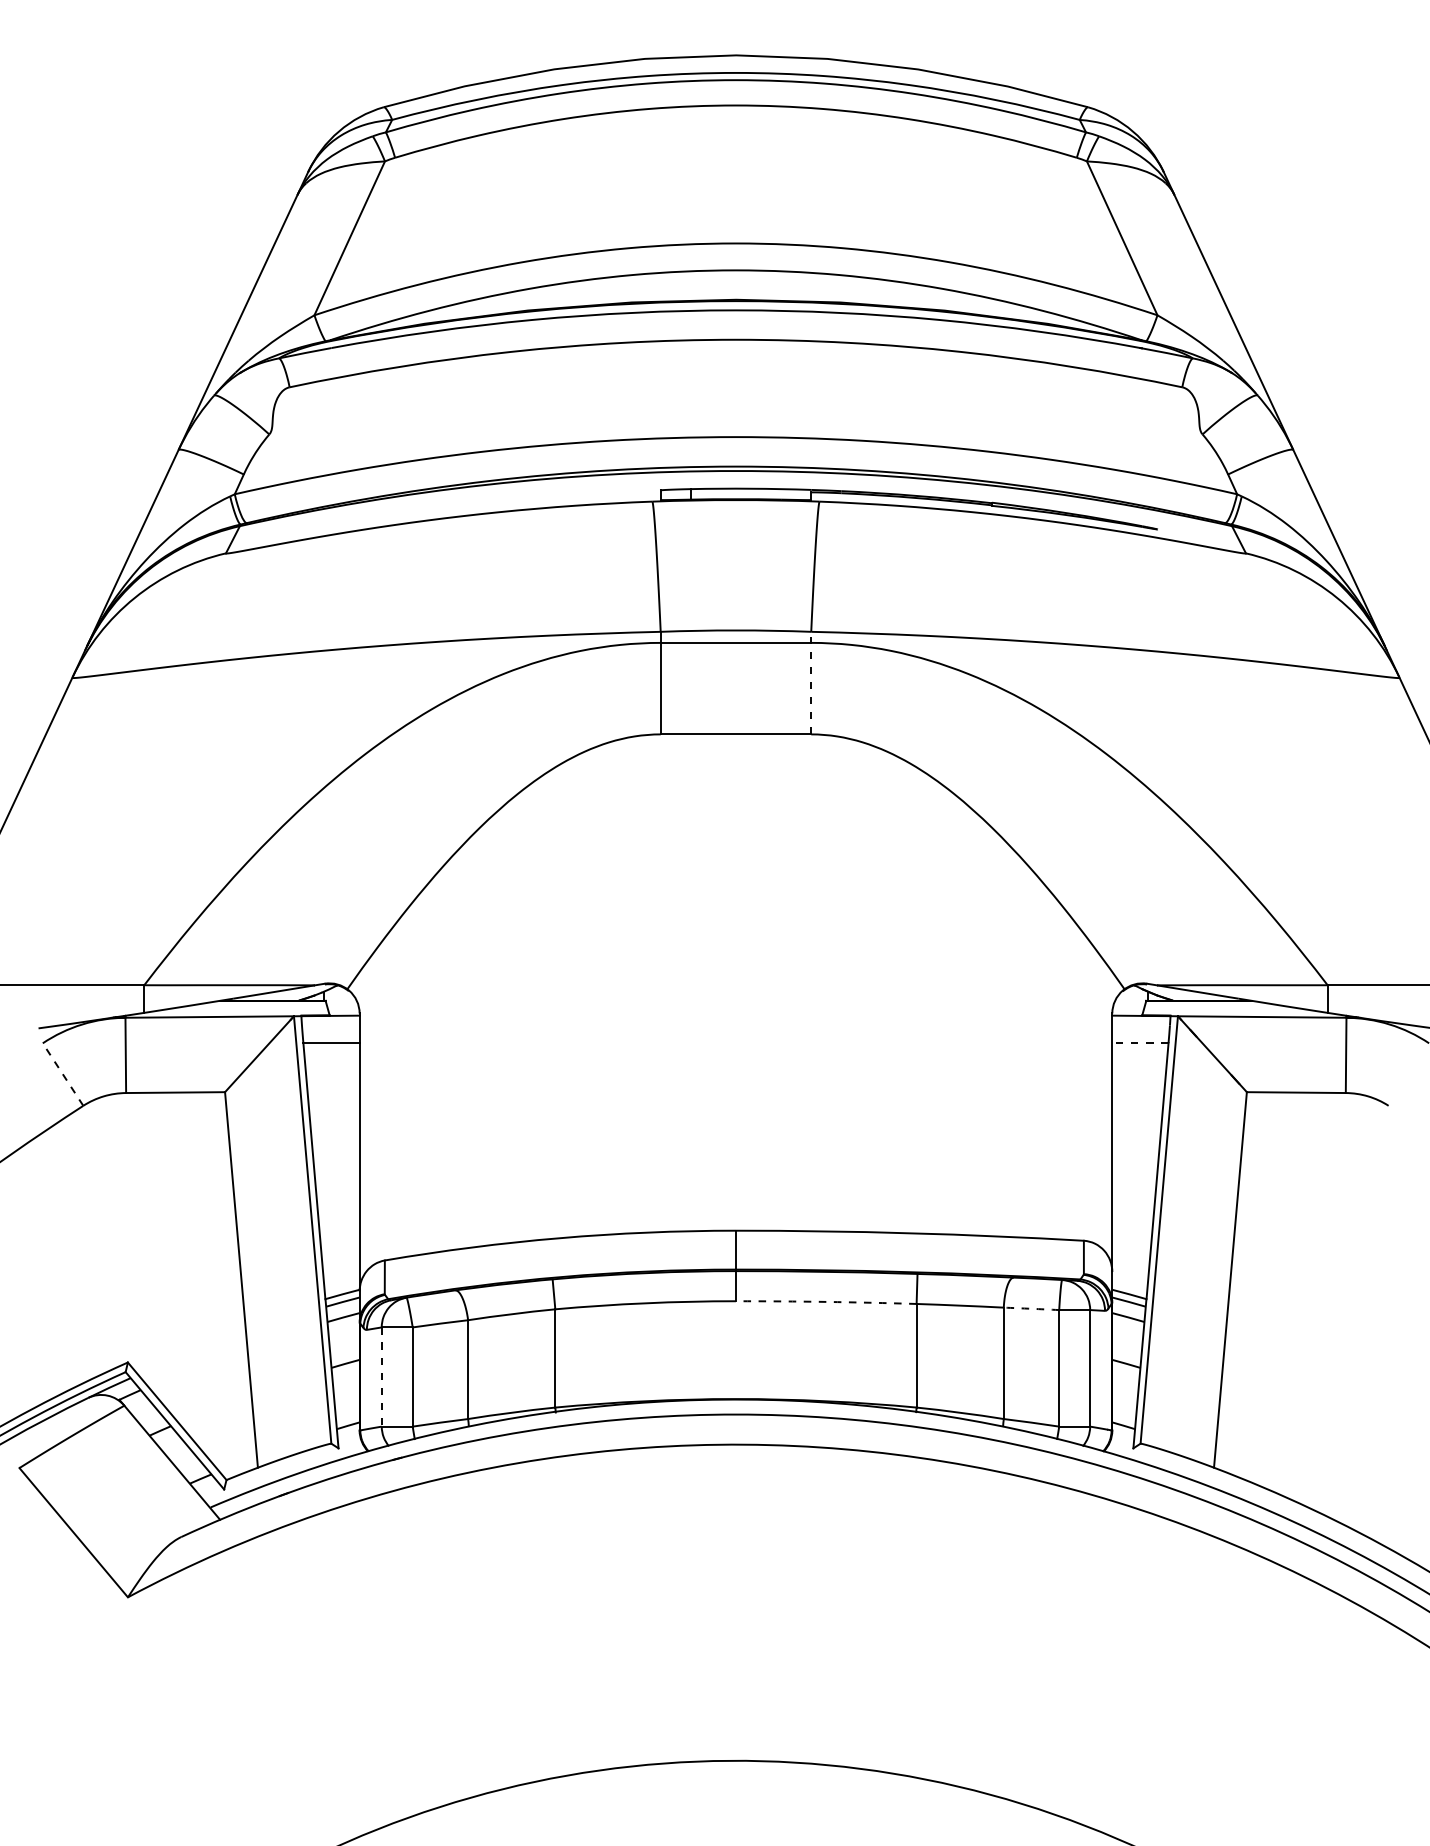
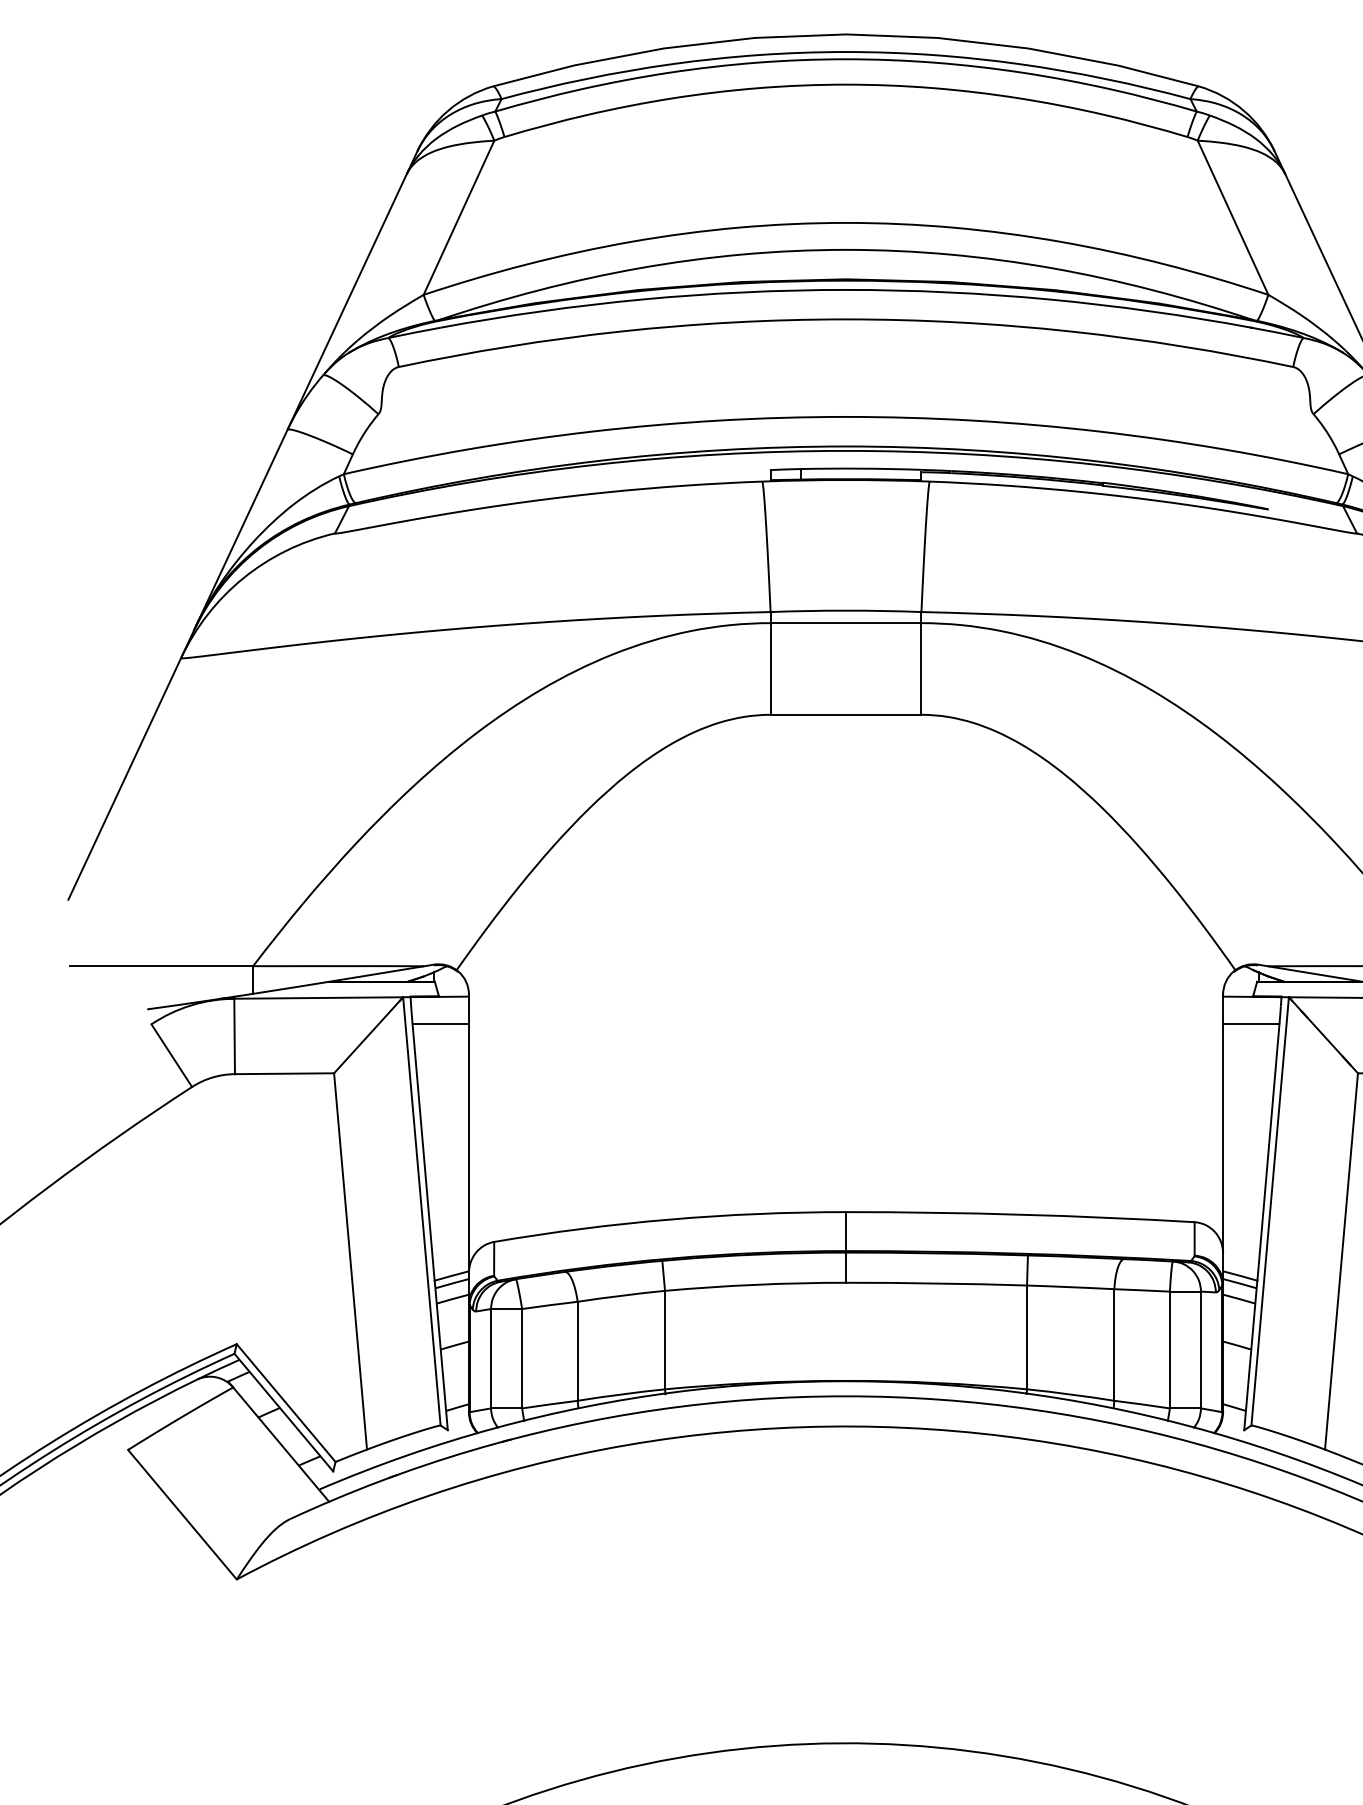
line: (811, 682) -> (921, 662), dashed -> solid
line: (1139, 1043) -> (1250, 1024), dashed -> solid
line: (62, 1074) -> (171, 1055), dashed -> solid
arc: (826, 1301) -> (936, 1283), dashed -> solid
arc: (1031, 1308) -> (1142, 1290), dashed -> solid
line: (381, 1377) -> (490, 1359), dashed -> solid

